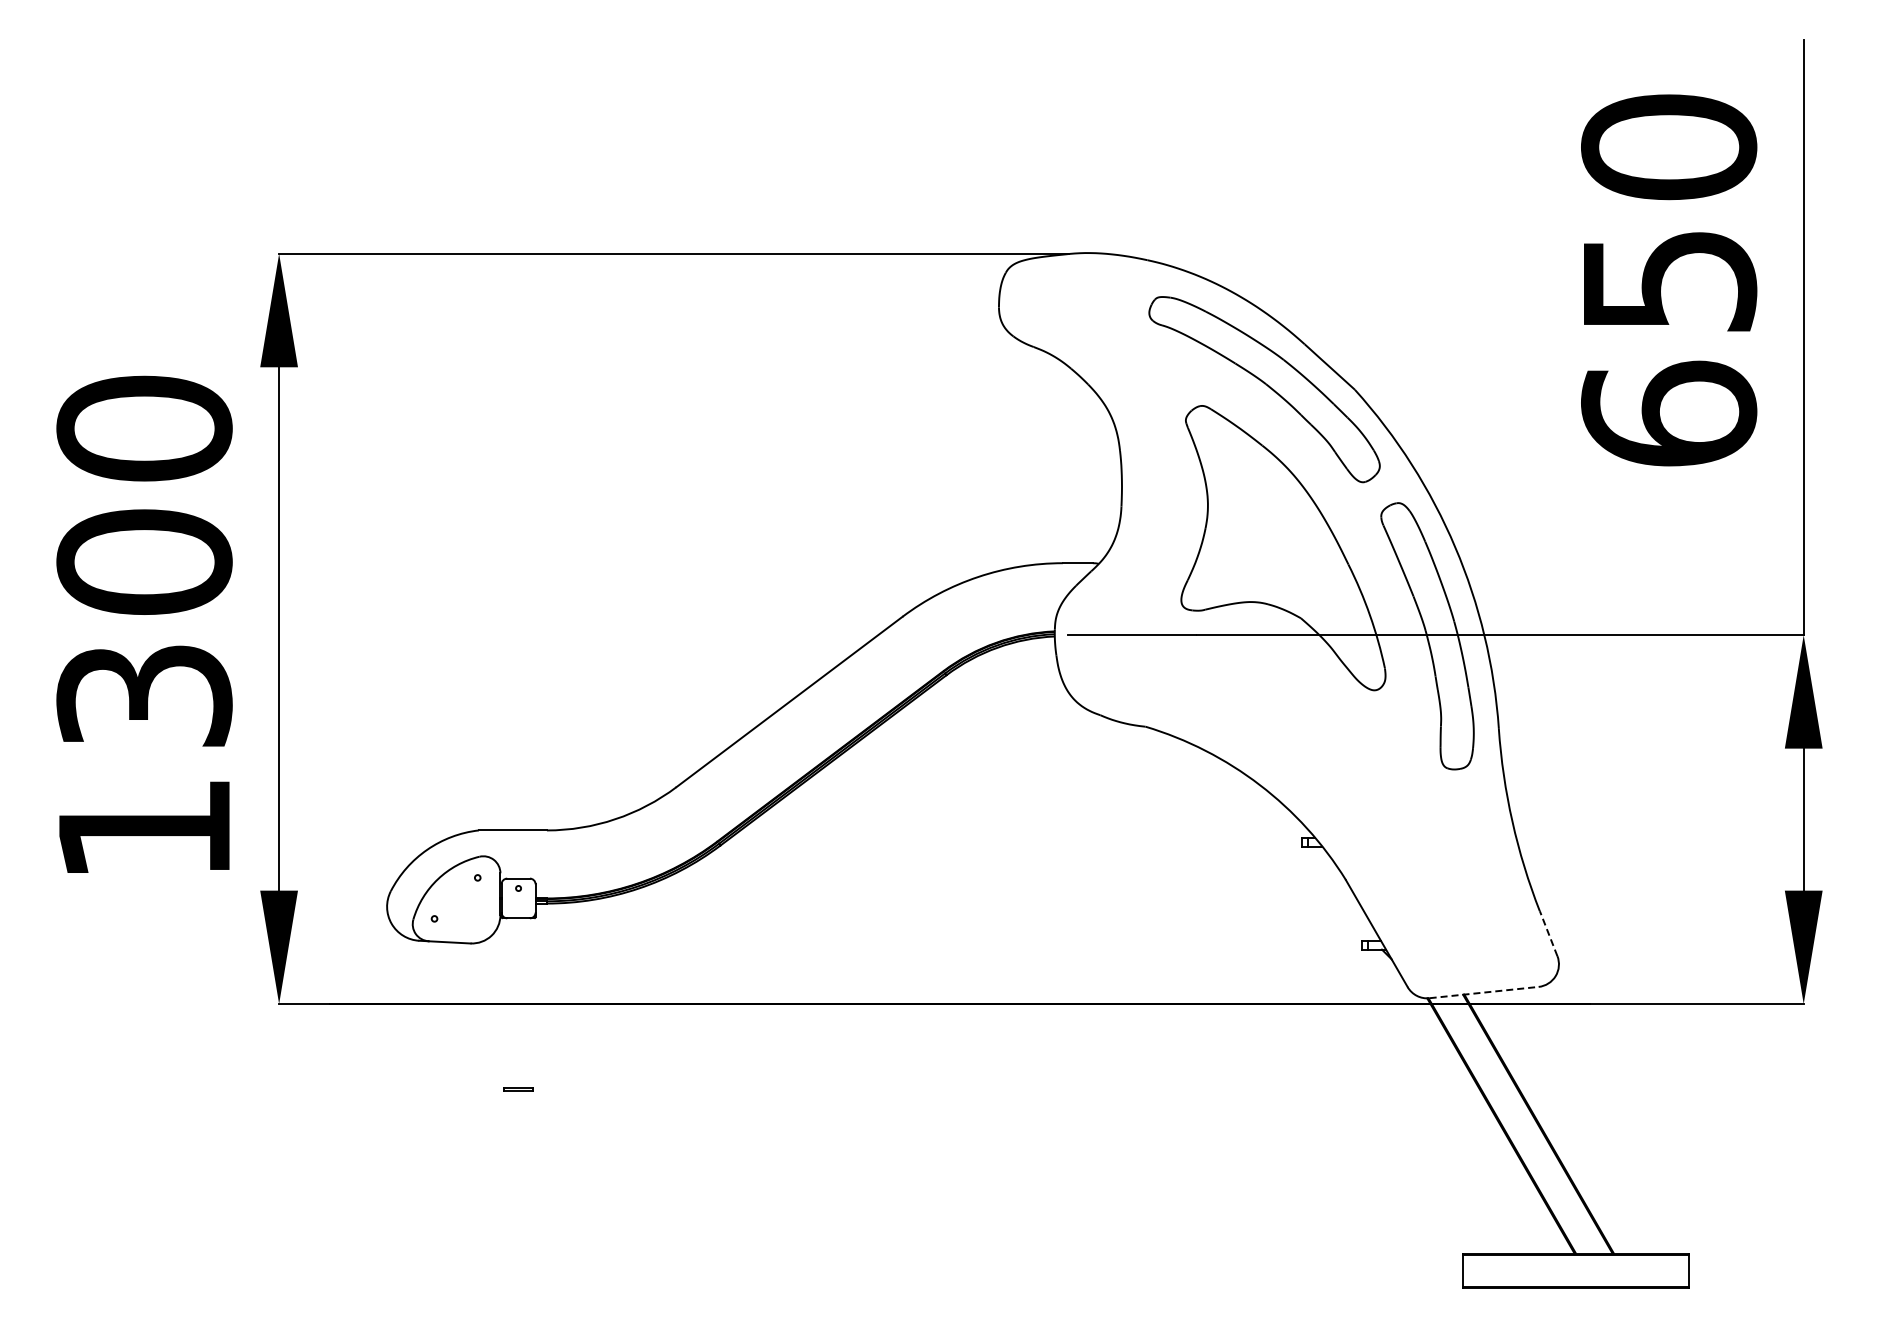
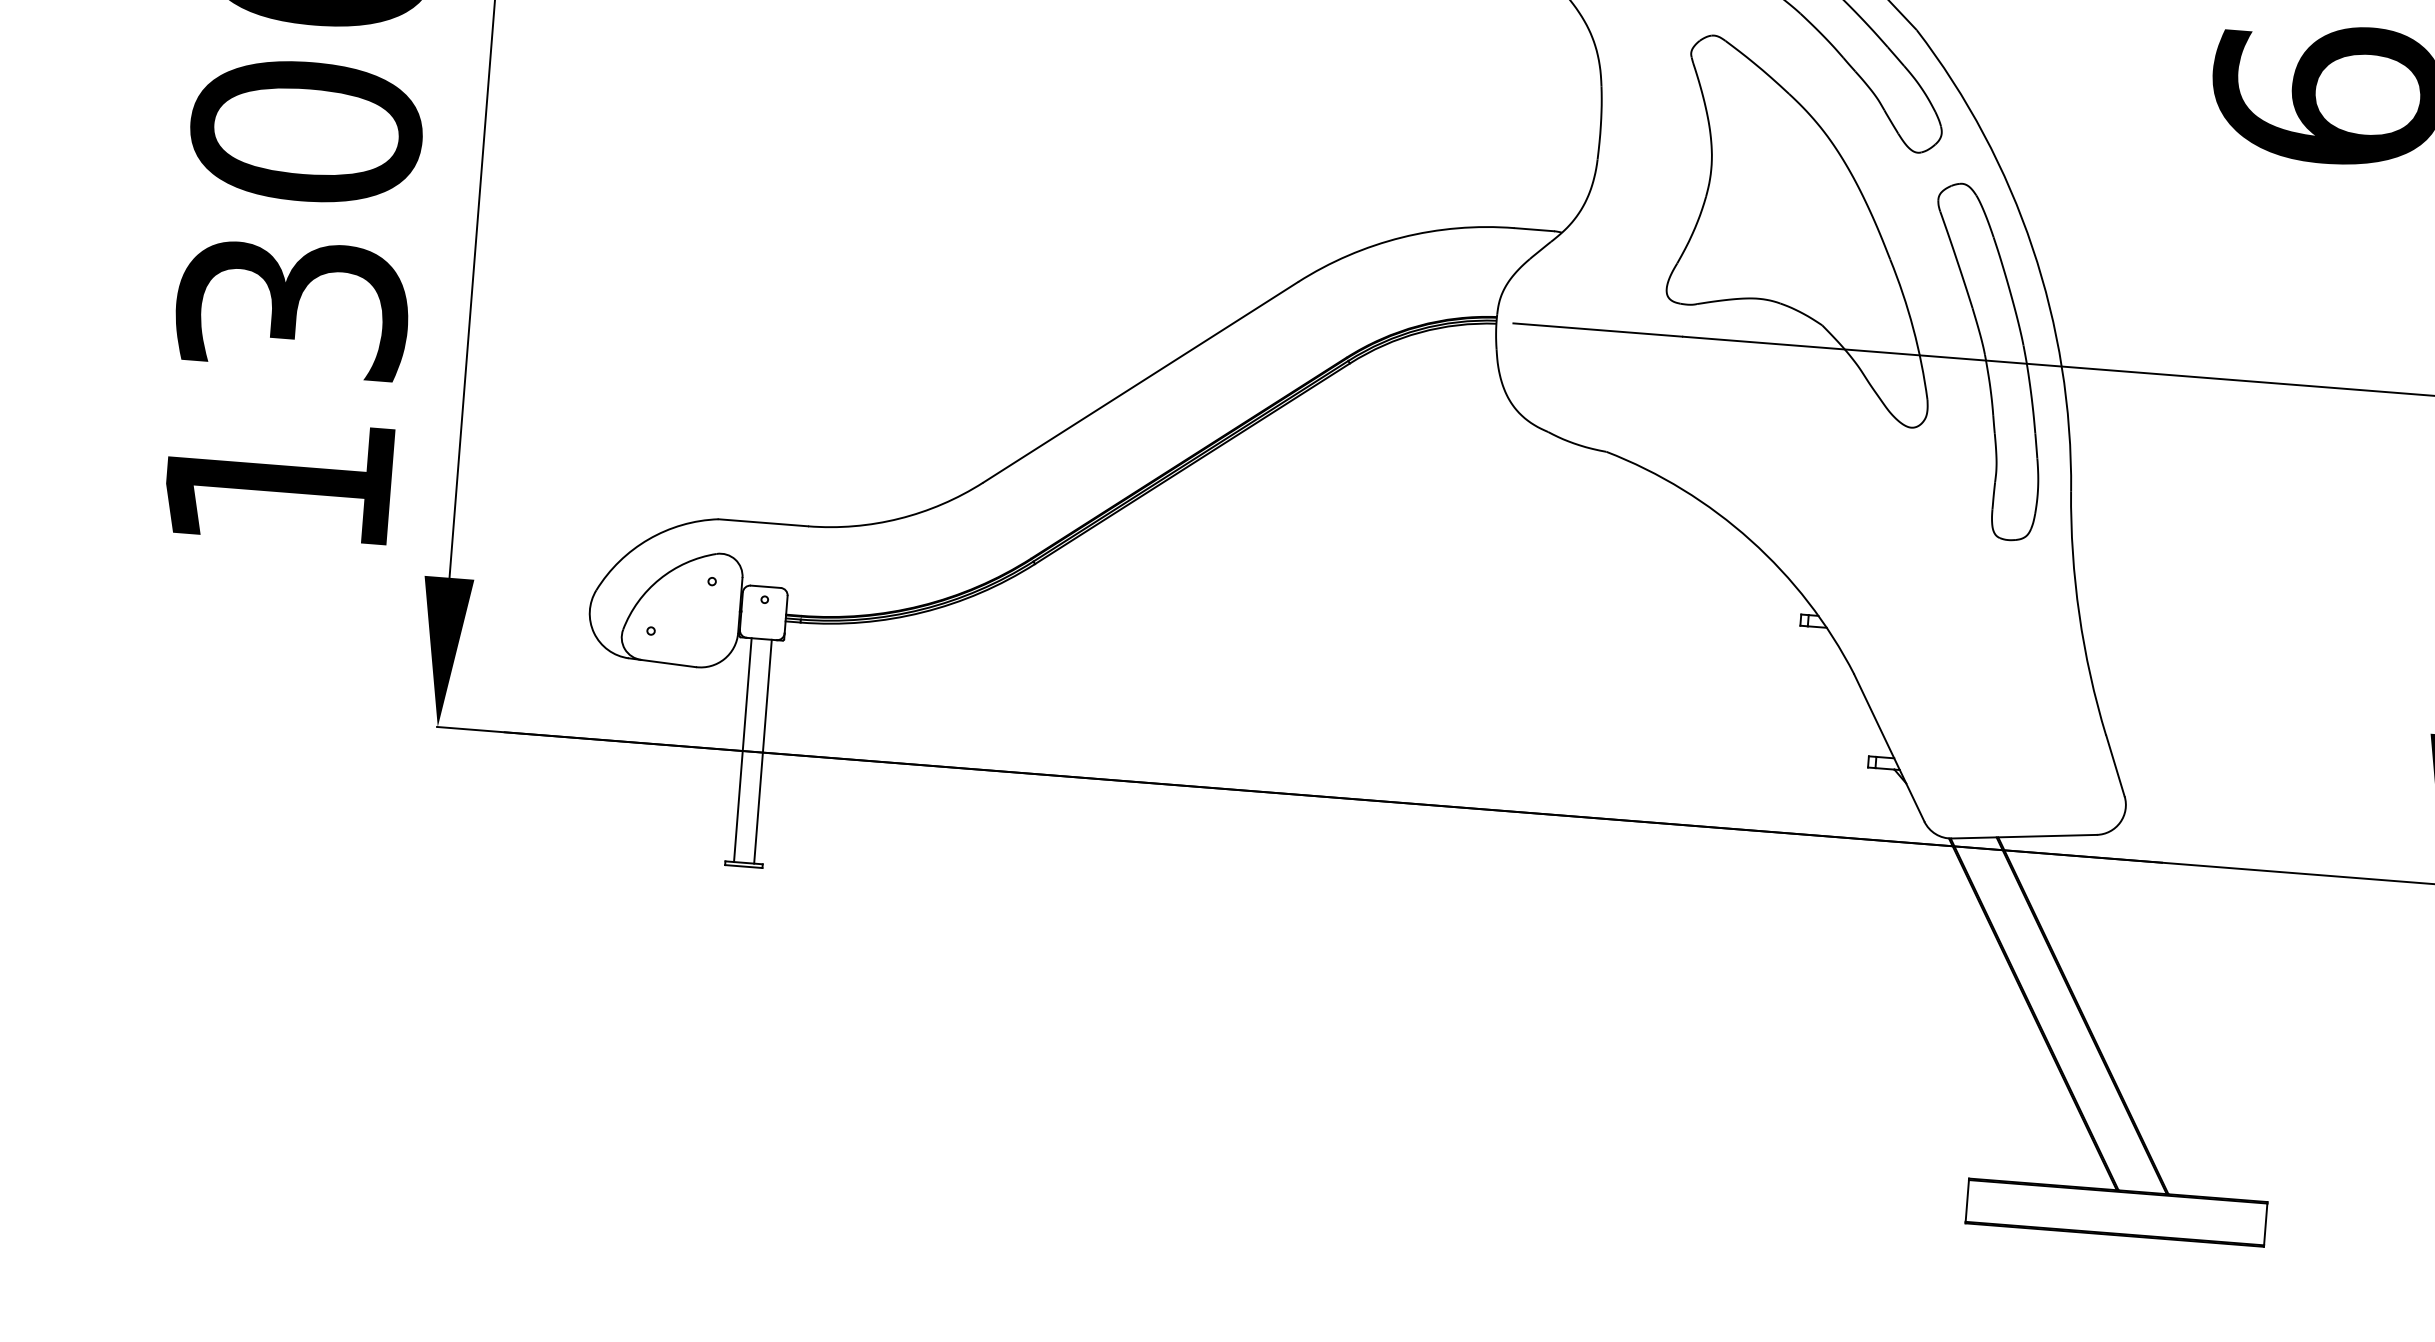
line: (1548, 933) -> (2115, 765), dashed -> solid
line: (1484, 992) -> (2024, 836), dashed -> solid
line: (510, 1003) -> (742, 750), added
line: (526, 1003) -> (763, 751), added

